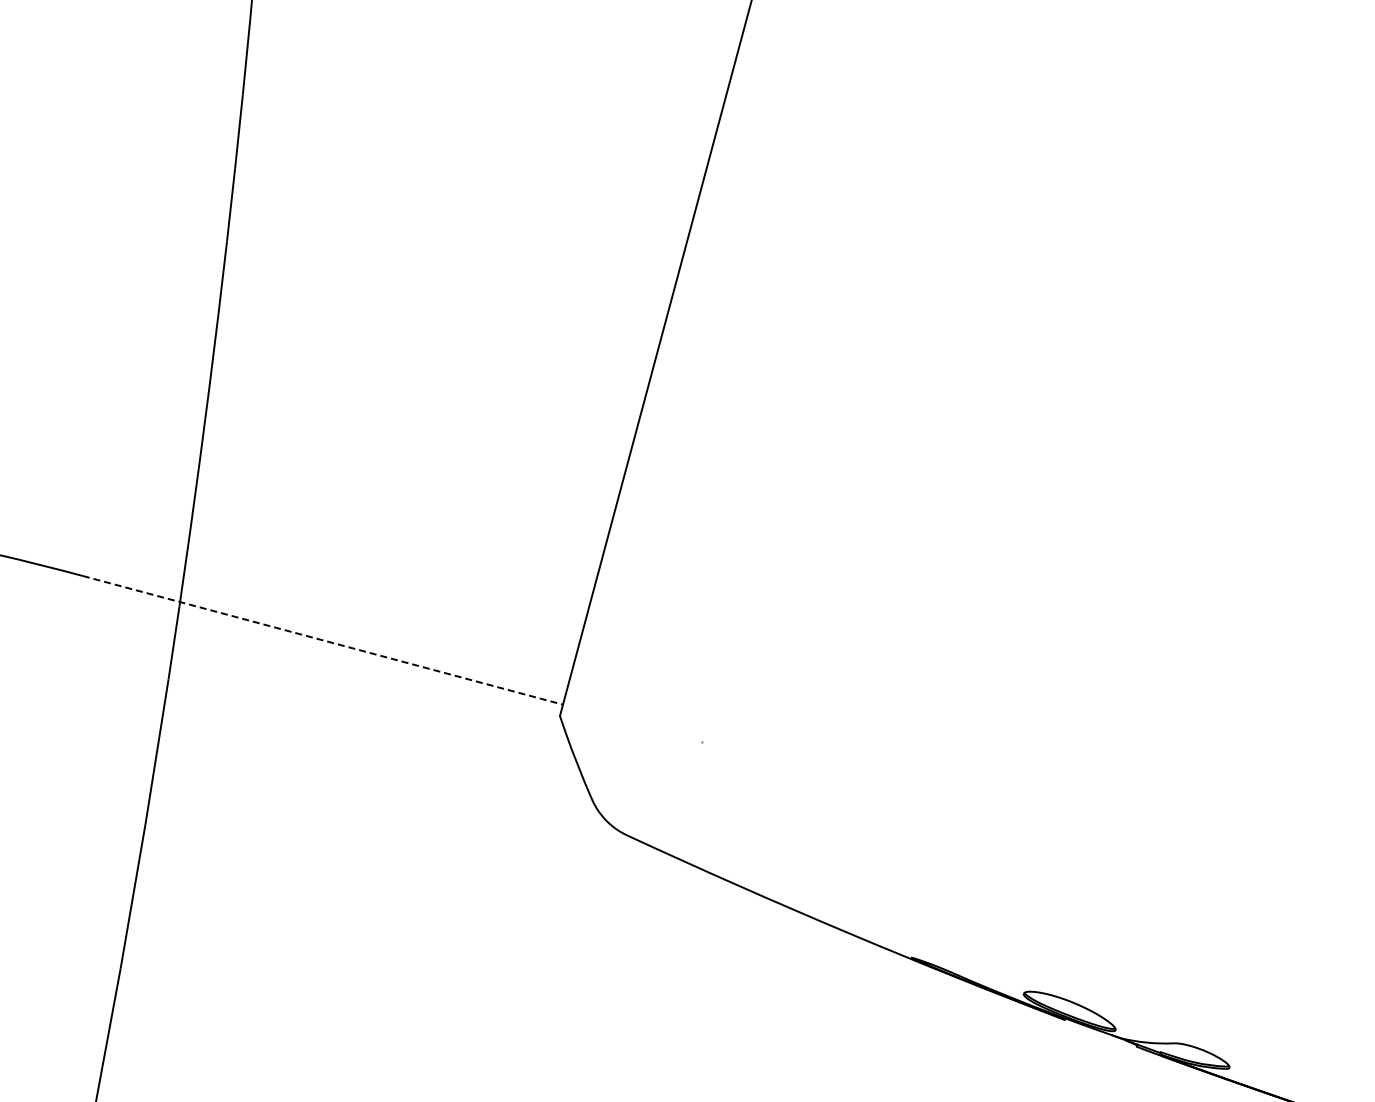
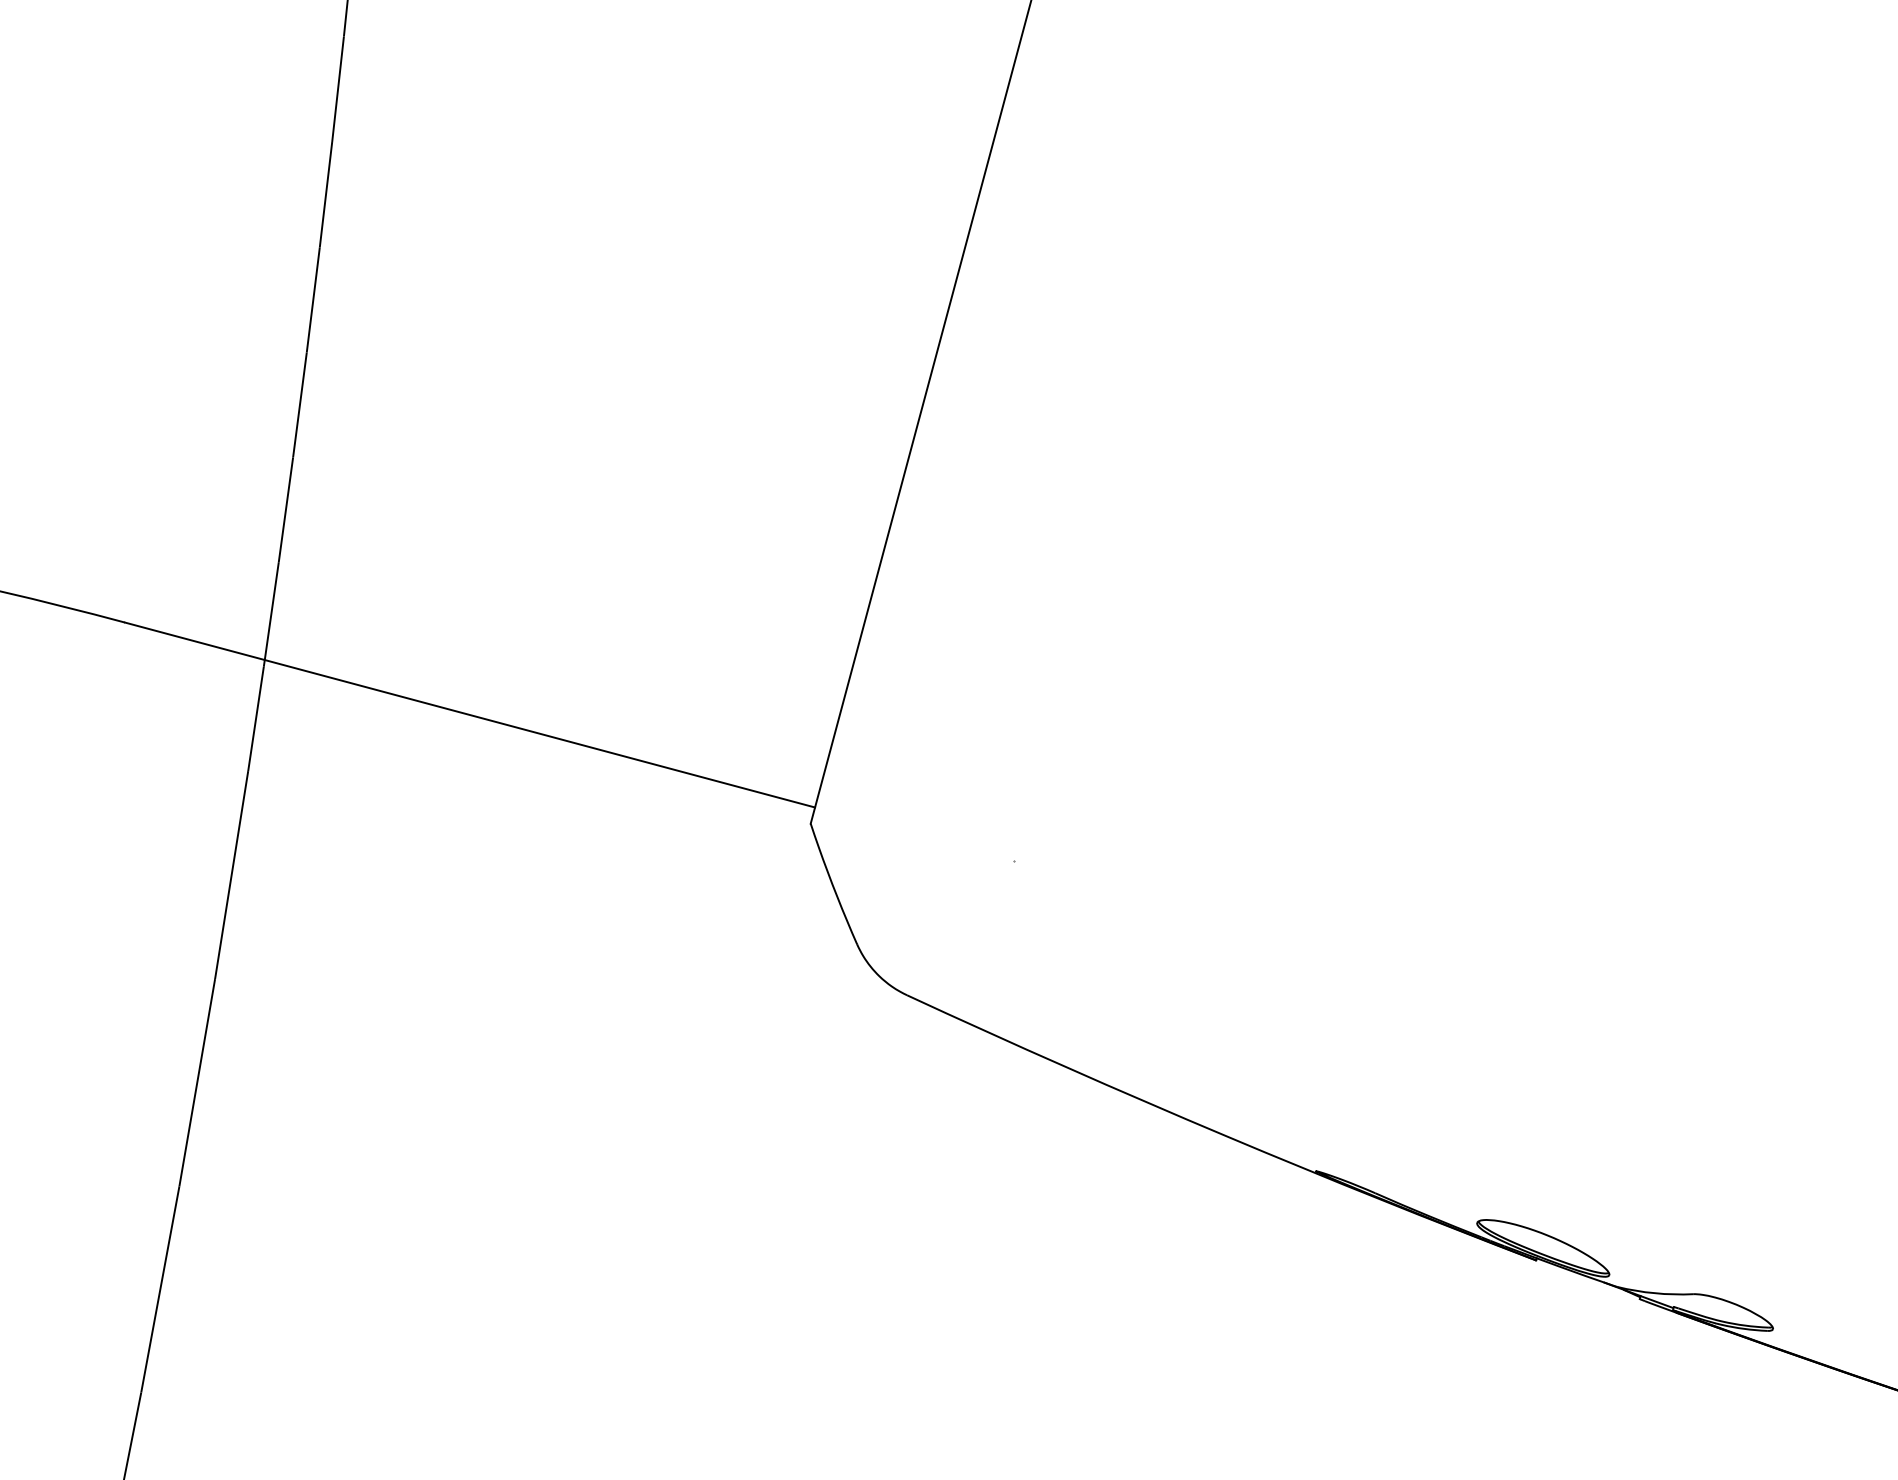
line: (322, 640) -> (469, 715), dashed -> solid

